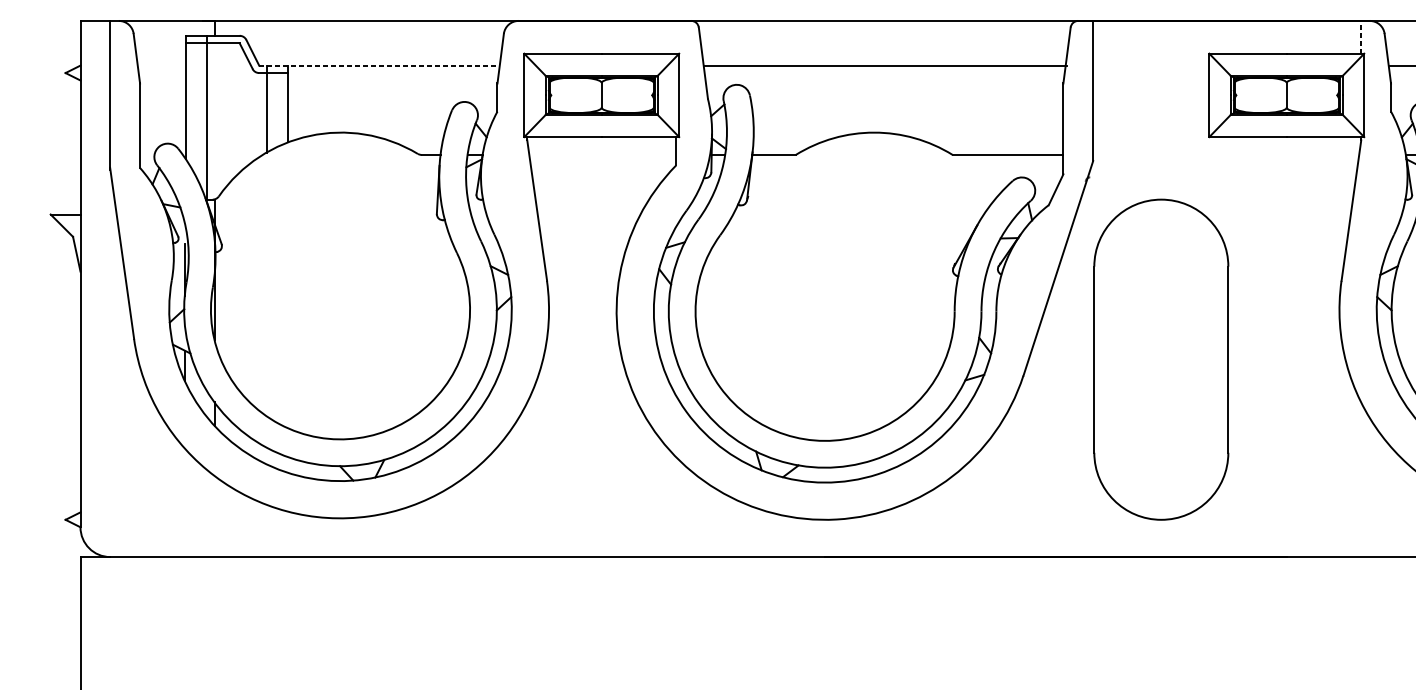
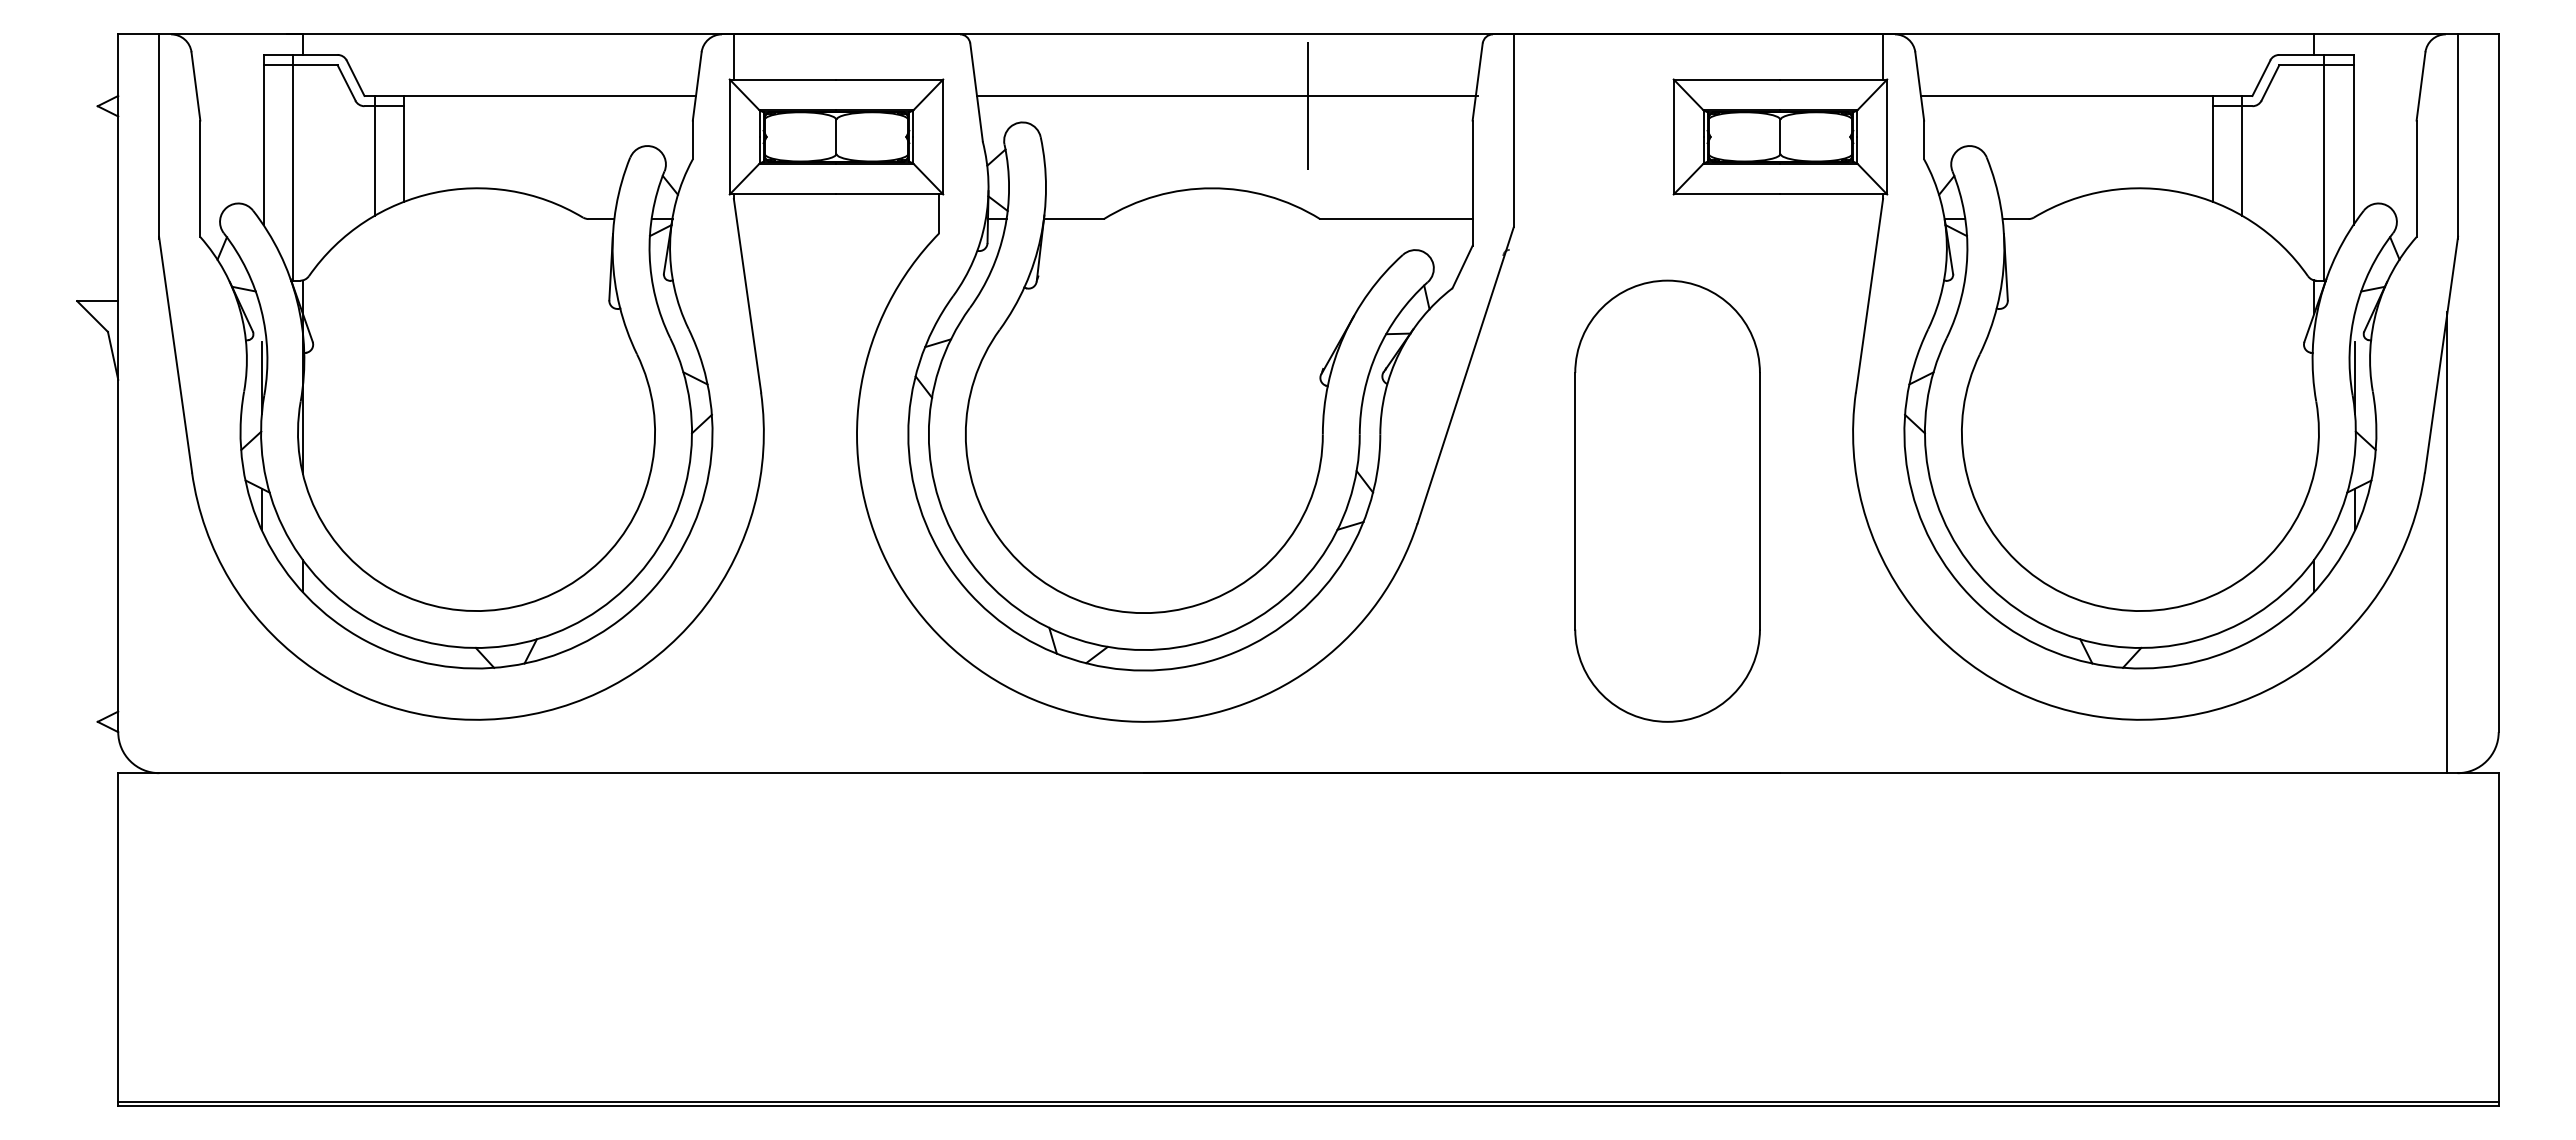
line: (526, 36) -> (733, 56), added
line: (1361, 36) -> (1883, 56), dashed -> solid
line: (379, 65) -> (530, 95), dashed -> solid
line: (944, 72) -> (1308, 105), added
part: (1161, 359) -> (1667, 500), moved

